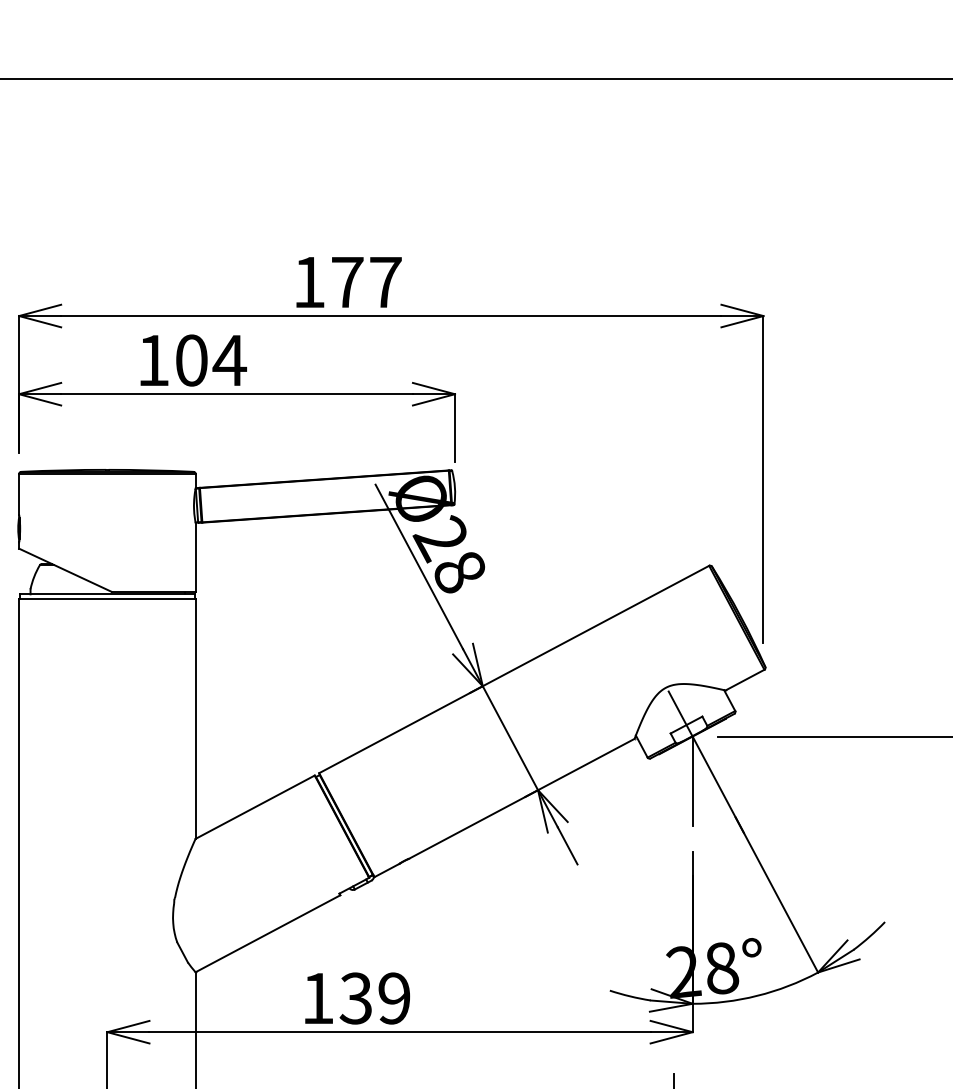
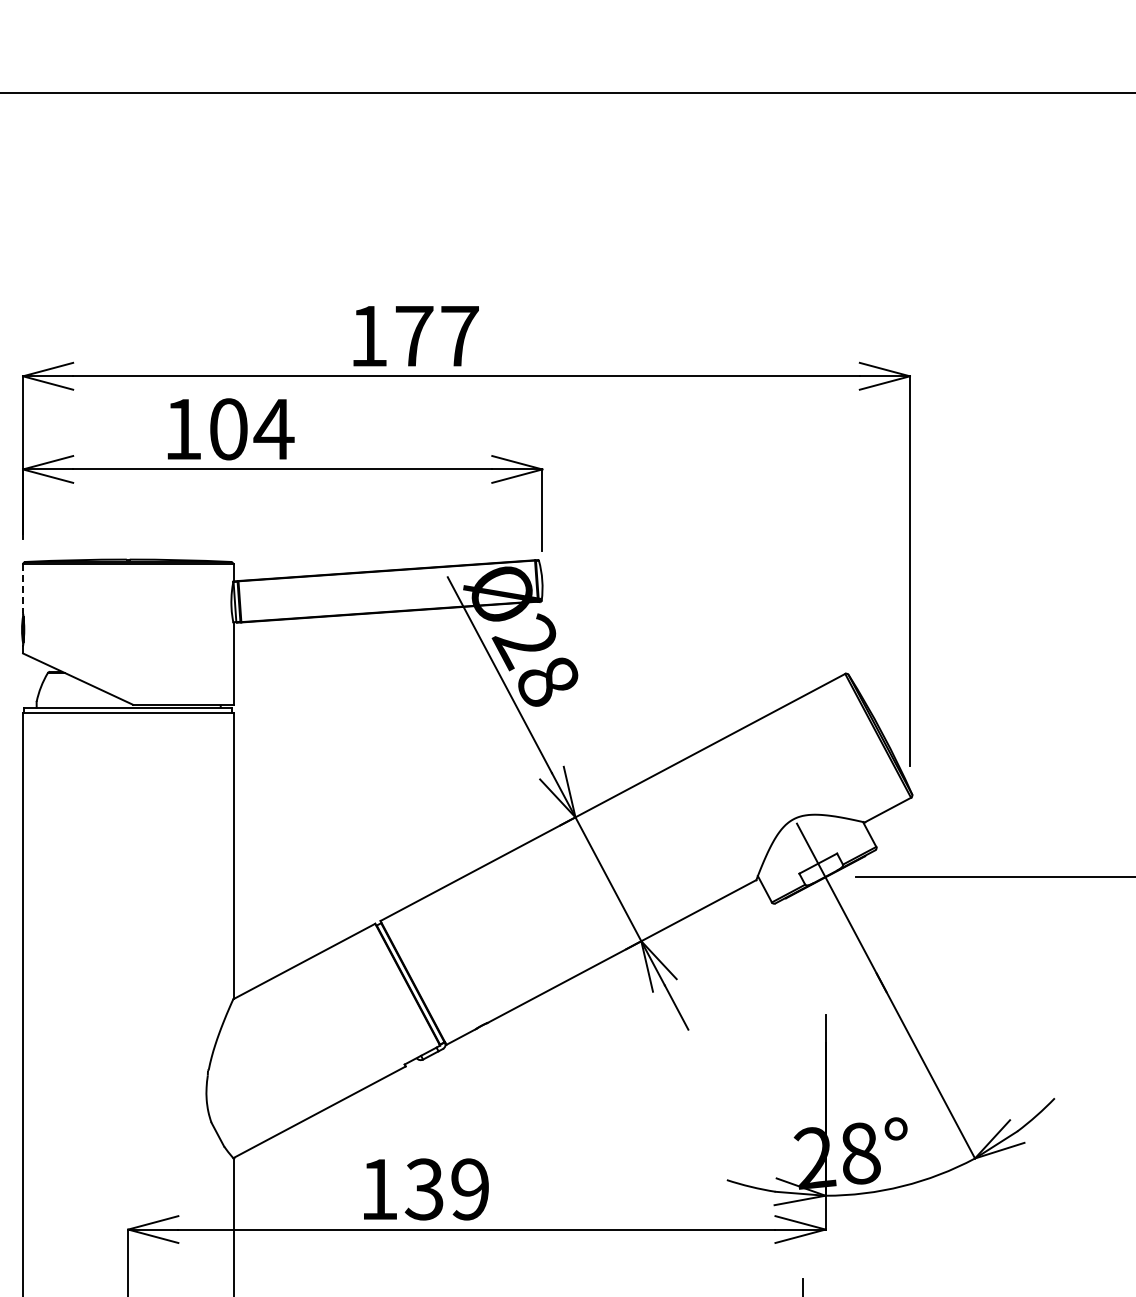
line: (19, 494) -> (23, 589), solid -> dashed
line: (692, 781) -> (825, 930), removed

